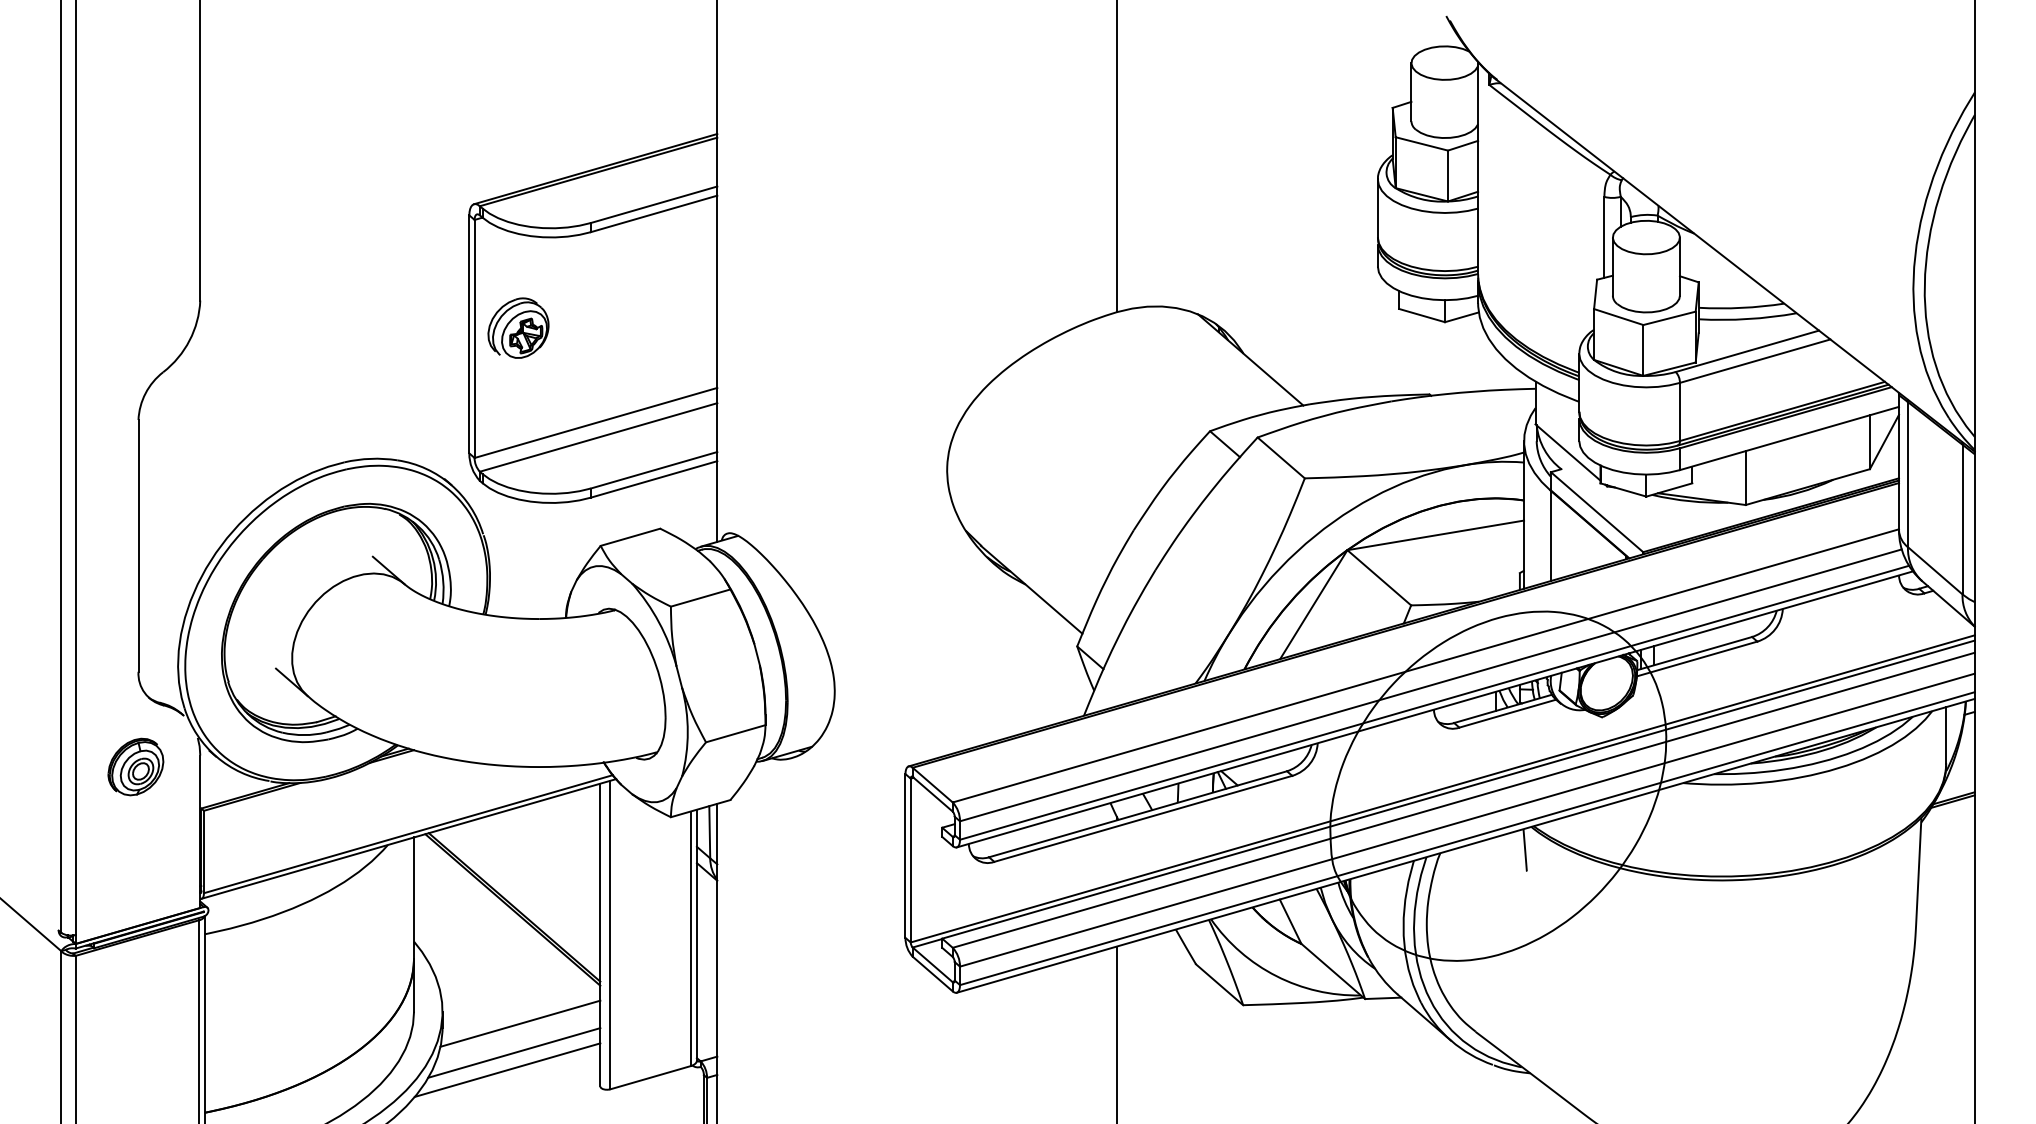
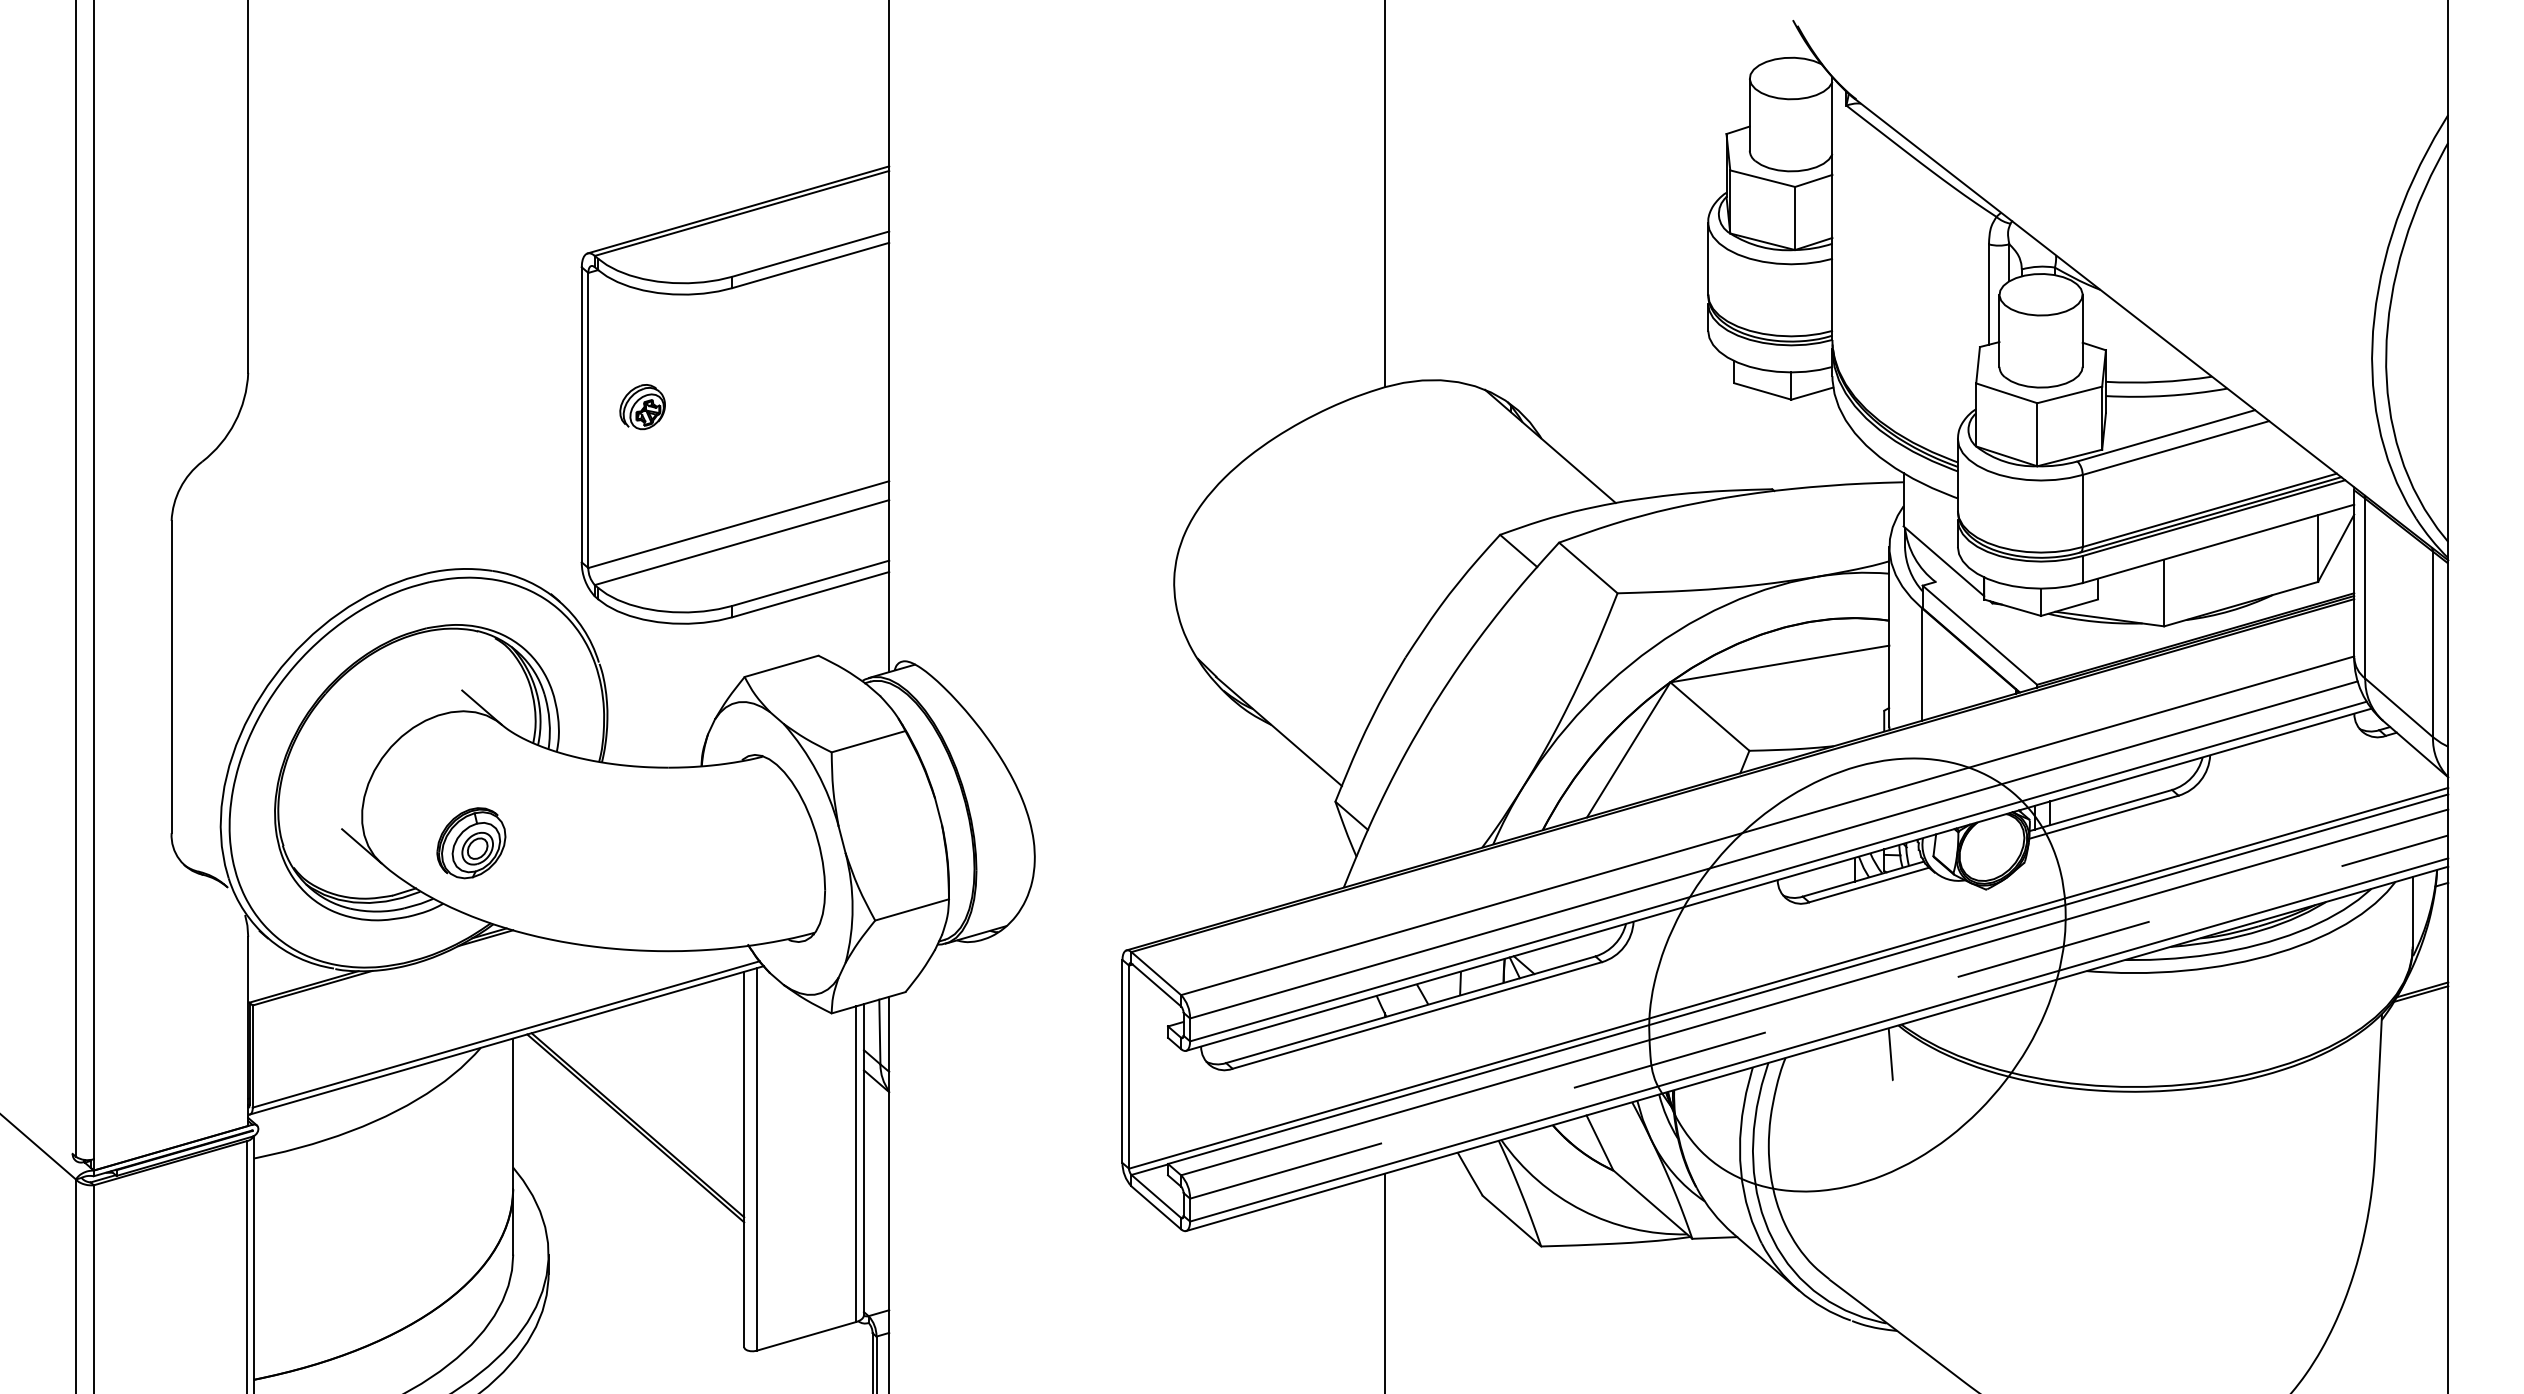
part: (518, 327) -> (642, 406), size x0.6
part: (135, 767) -> (471, 843), moved
line: (1467, 820) -> (1819, 1017), solid -> dashed
line: (520, 1023) -> (645, 1269), removed
line: (514, 1052) -> (637, 1305), removed
line: (507, 1069) -> (629, 1326), removed

